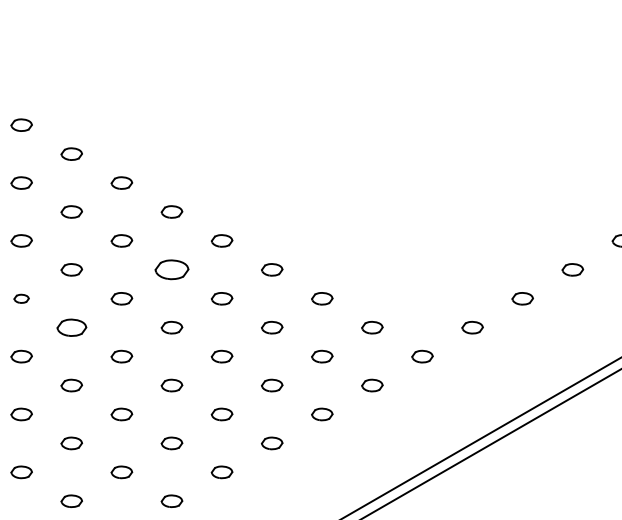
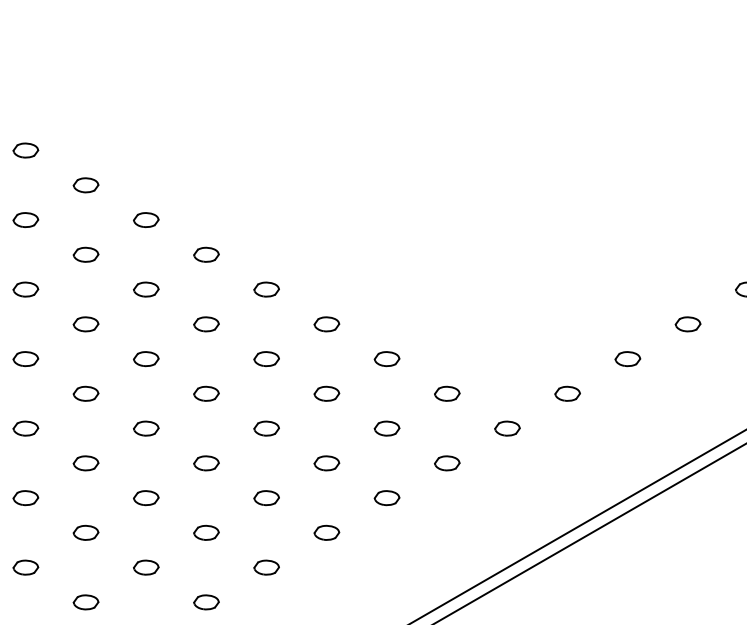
part: (171, 269) -> (205, 323), size x0.62
part: (21, 298) -> (25, 358), size x1.43
part: (71, 327) -> (85, 393), size x0.71

